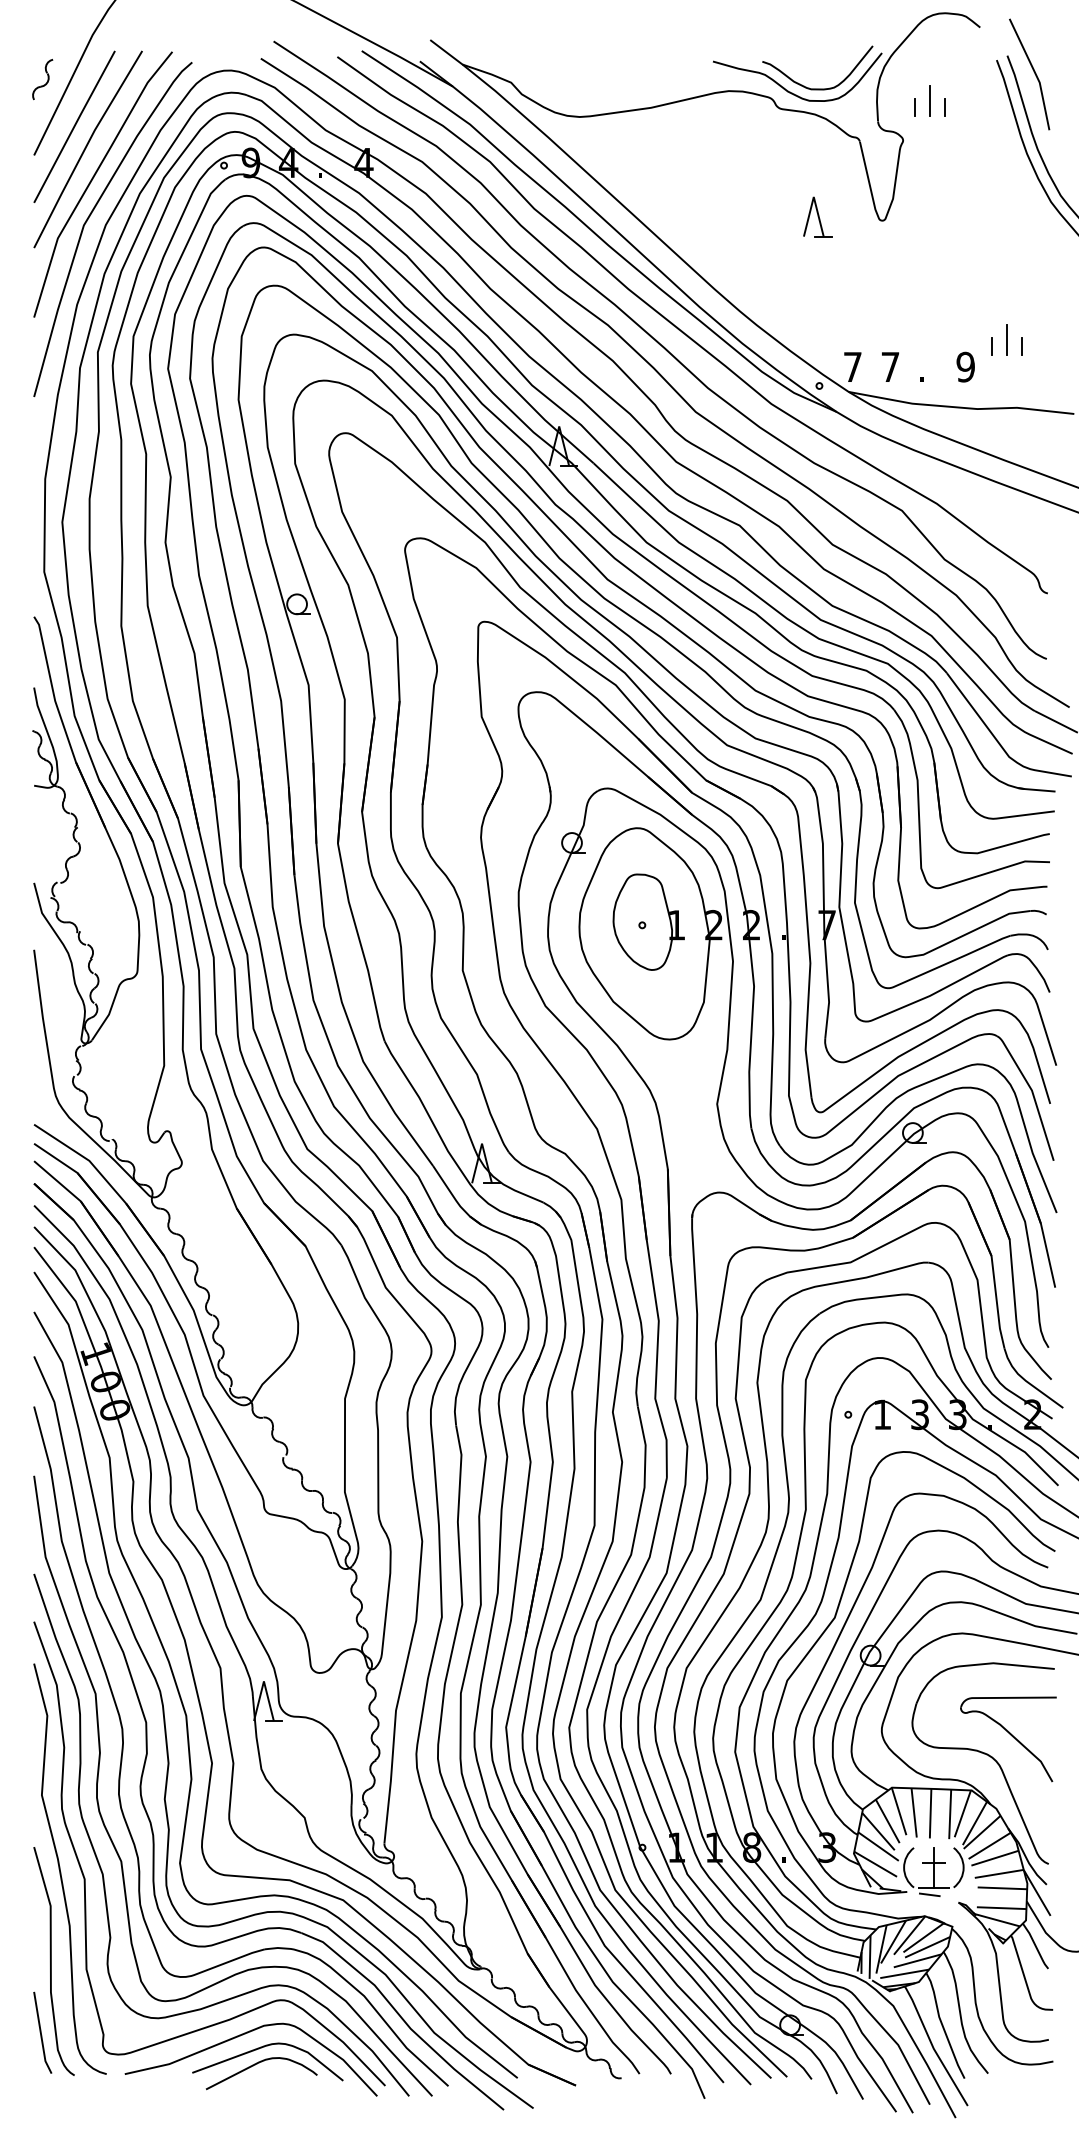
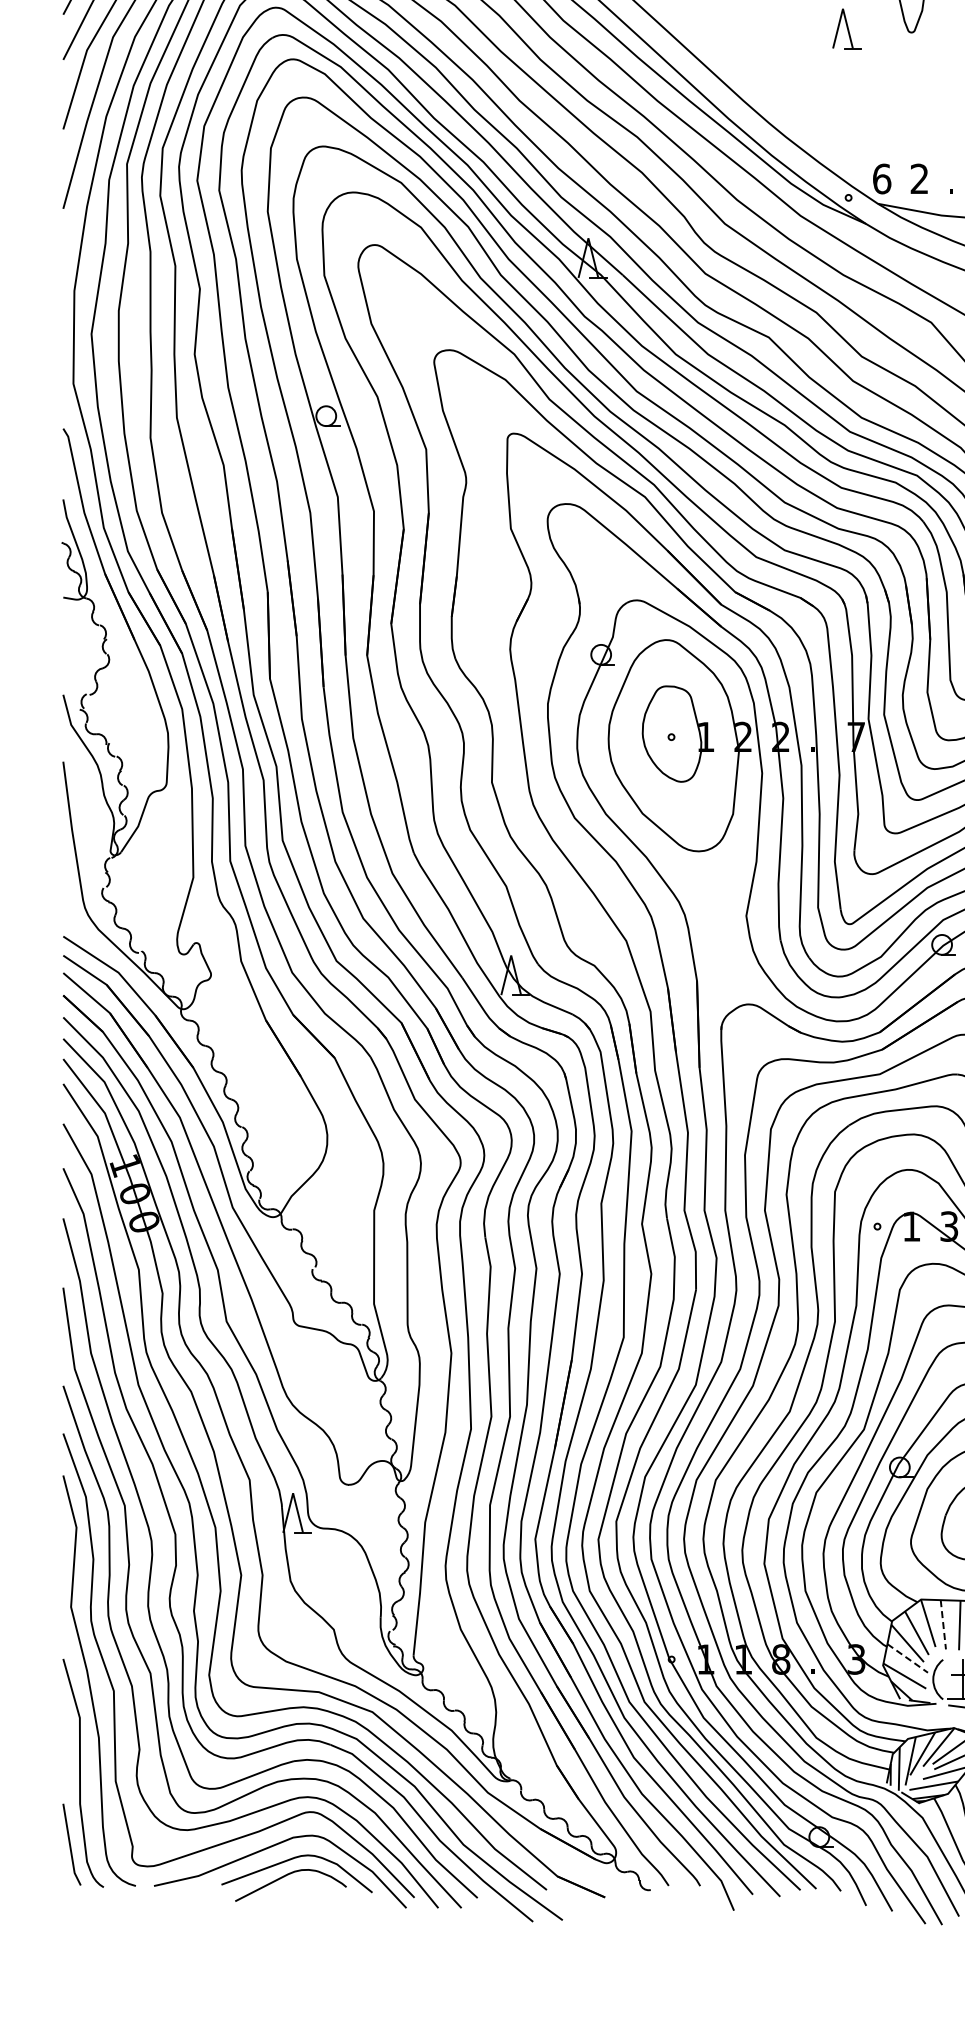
text: (852, 366) -> (881, 178), 7 -> 6
text: (890, 366) -> (919, 178), 7 -> 2
line: (914, 1812) -> (943, 1624), solid -> dashed
line: (878, 1846) -> (907, 1658), solid -> dashed

